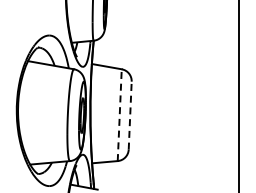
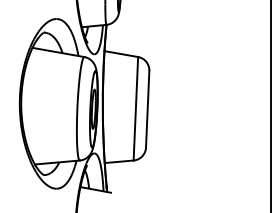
line: (119, 115) -> (135, 109), dashed -> solid
line: (130, 115) -> (148, 109), dashed -> solid

